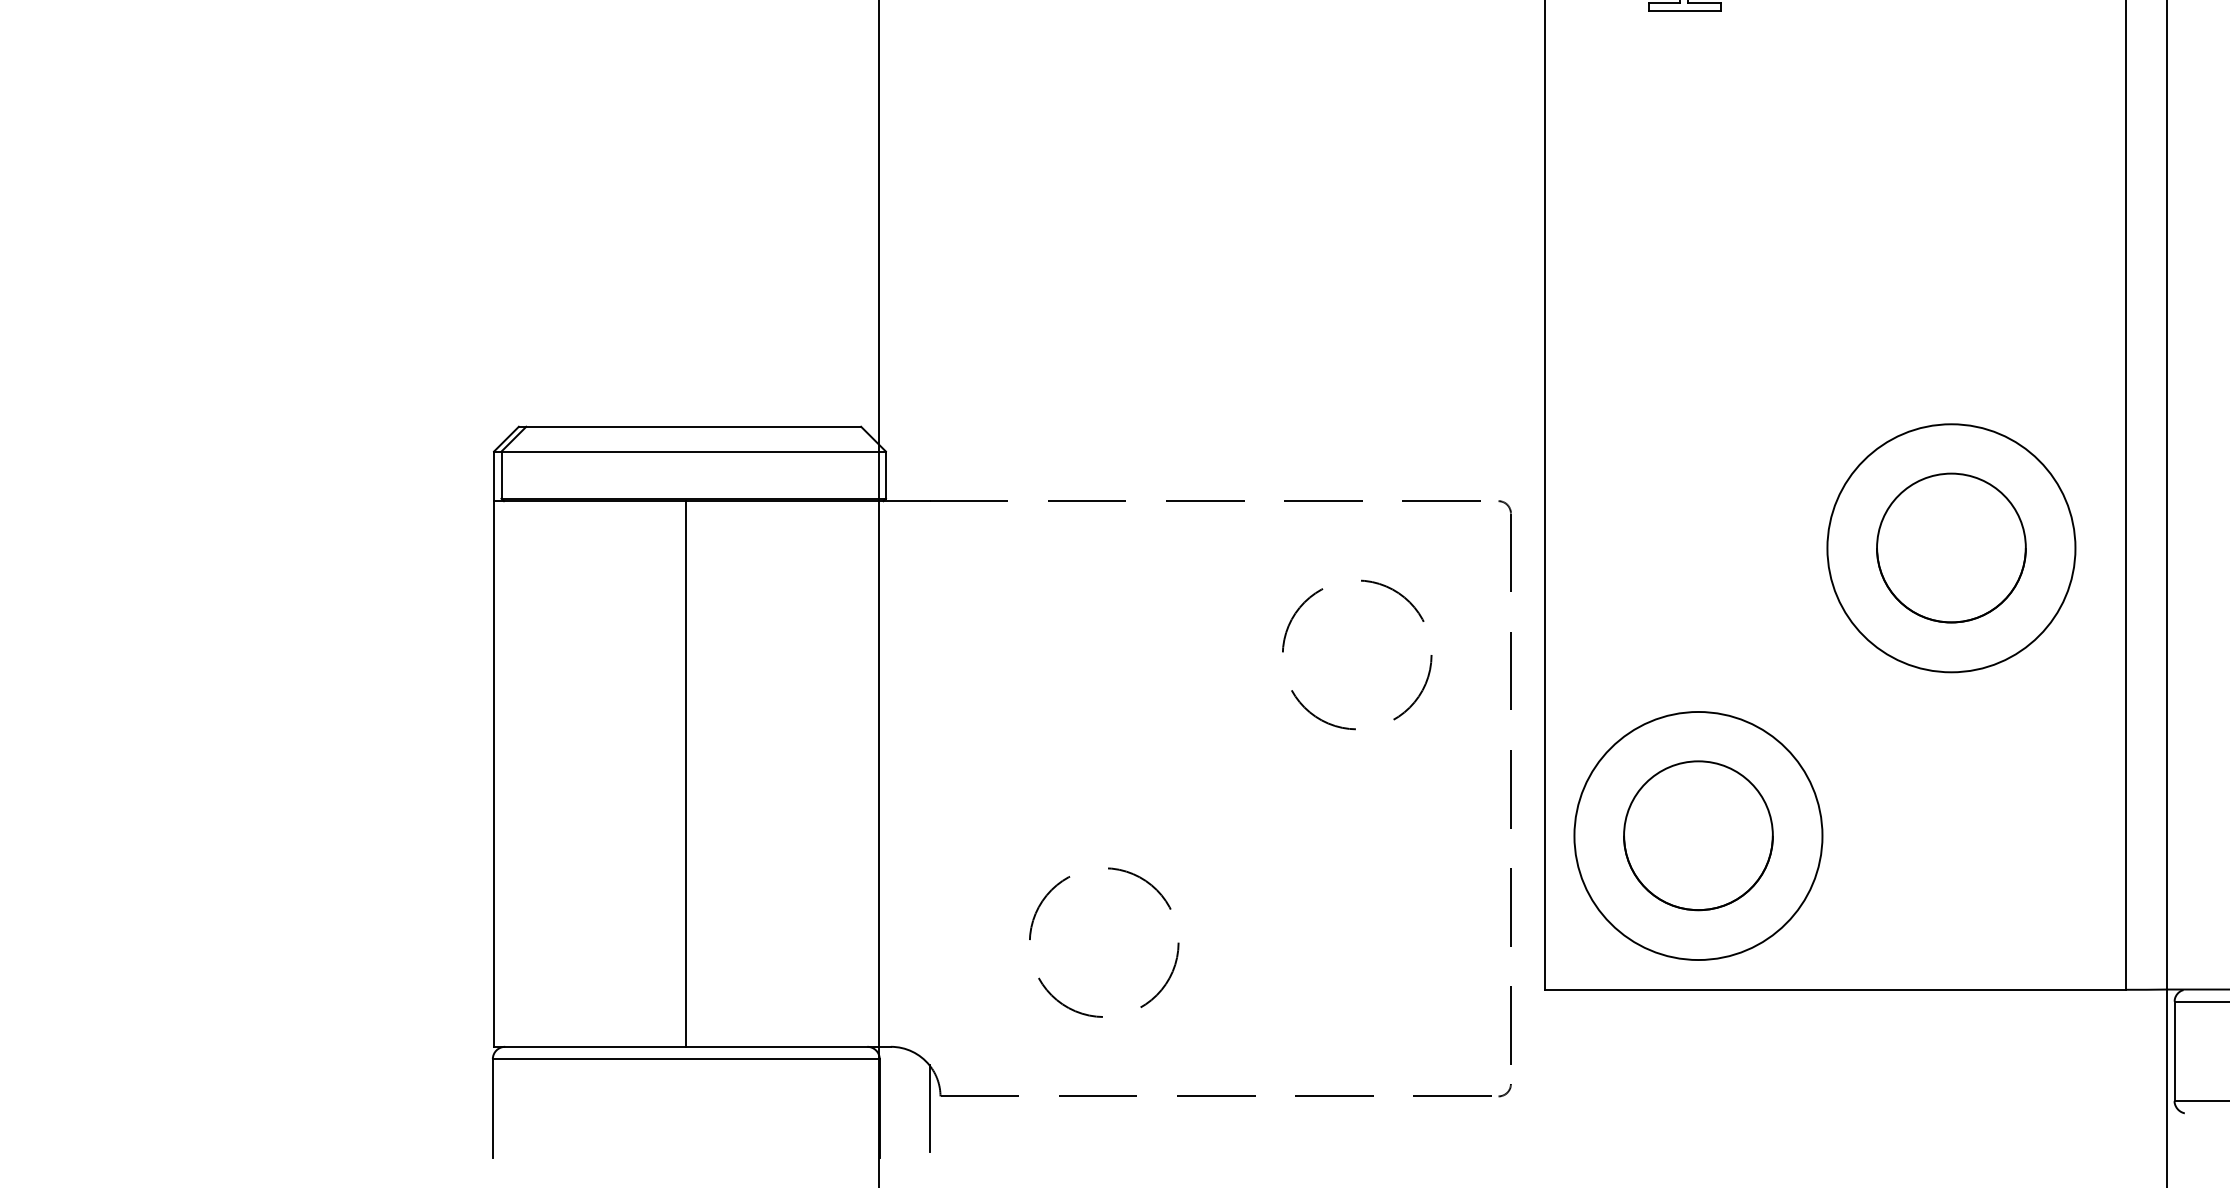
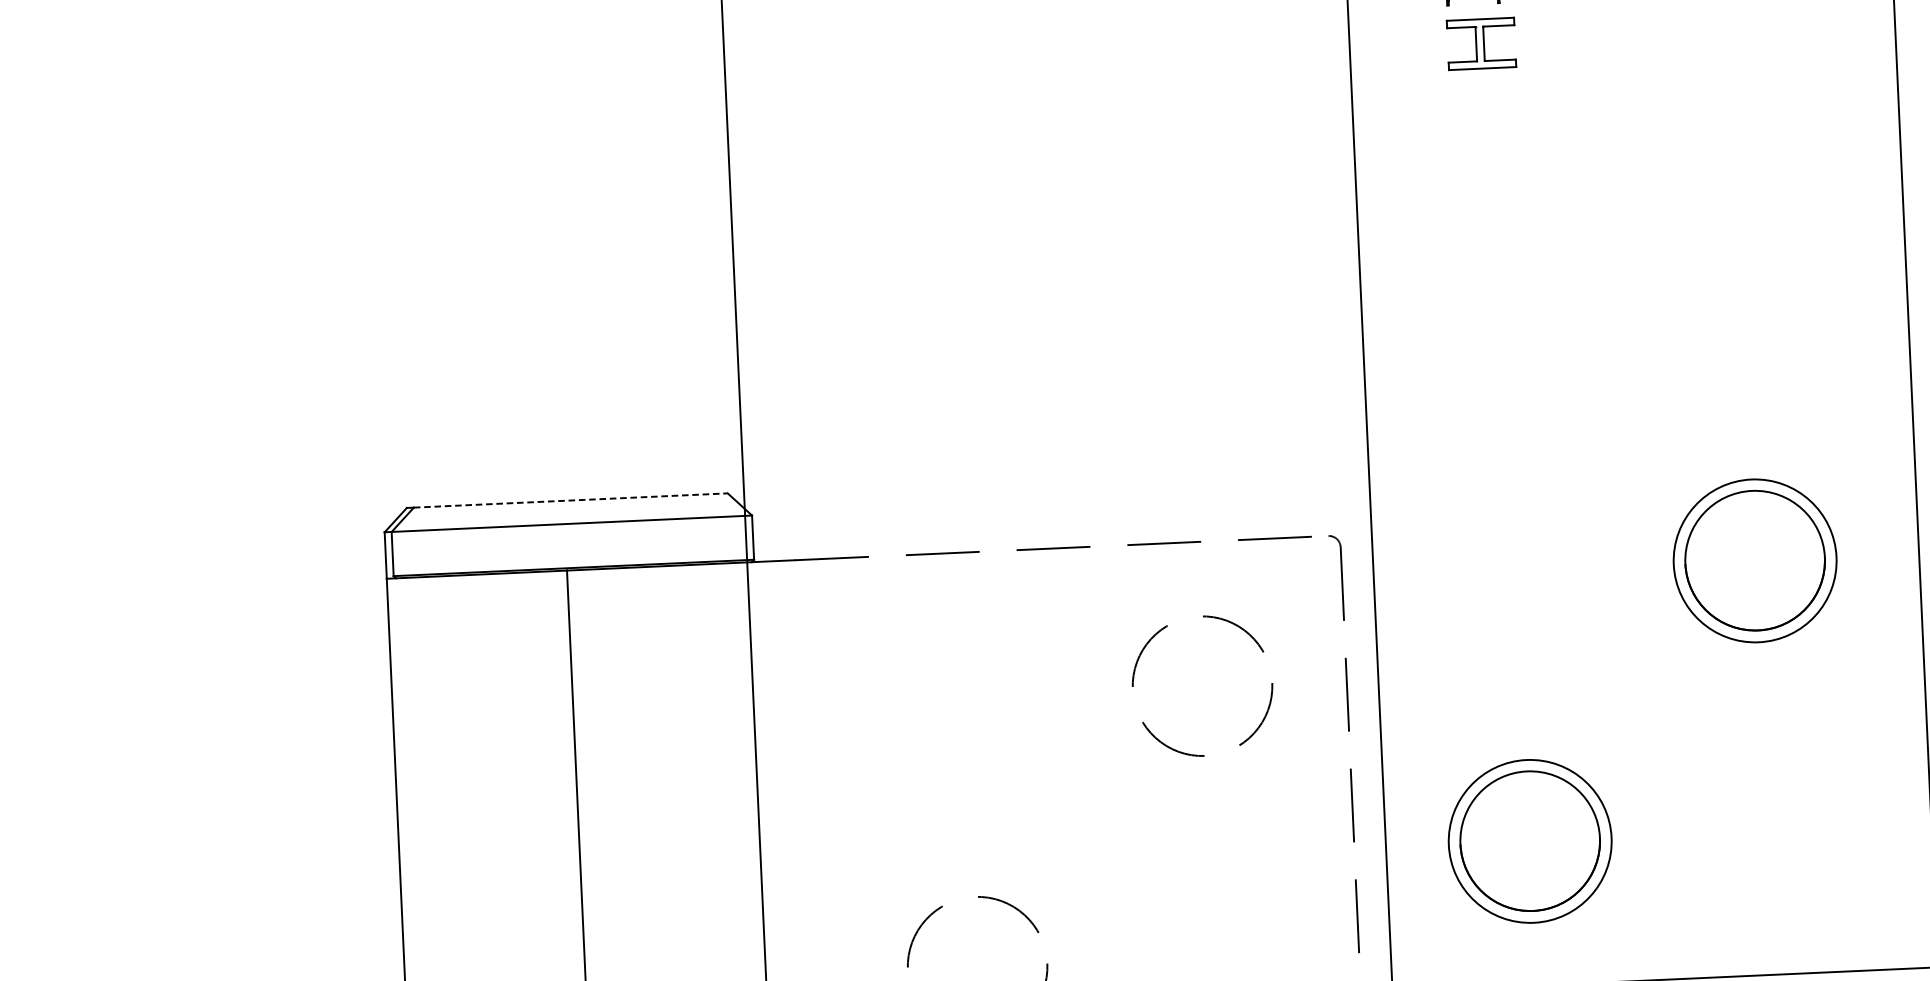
line: (694, 426) -> (571, 500), solid -> dashed
circle: (1951, 548) -> (1755, 561), size x0.7
circle: (1698, 835) -> (1530, 840), size x0.7

